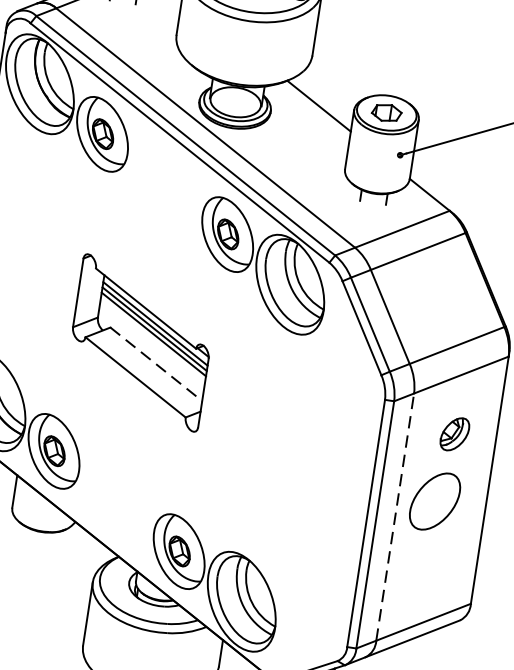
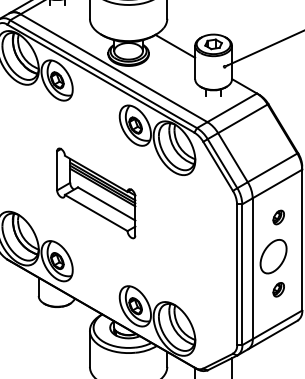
line: (157, 365) -> (107, 204), dashed -> solid
part: (454, 434) -> (278, 217), size x0.71
line: (394, 516) -> (252, 268), dashed -> solid
part: (434, 560) -> (278, 289), added

